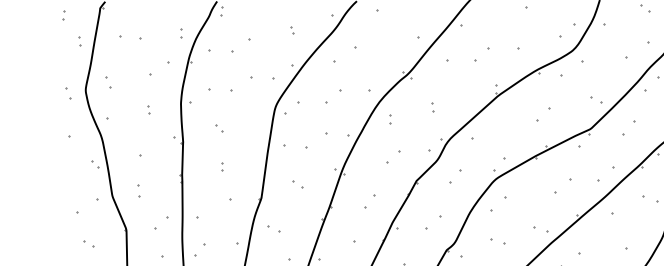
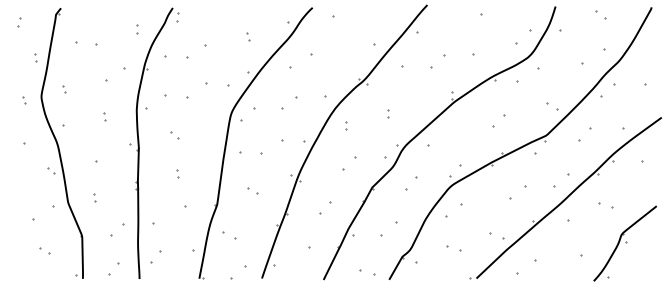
part: (181, 33) -> (137, 29), moved
part: (79, 40) -> (35, 57), moved
part: (108, 82) -> (64, 89), size x0.62
part: (68, 93) -> (24, 100), size x0.62
part: (138, 190) -> (94, 197), size x0.62

